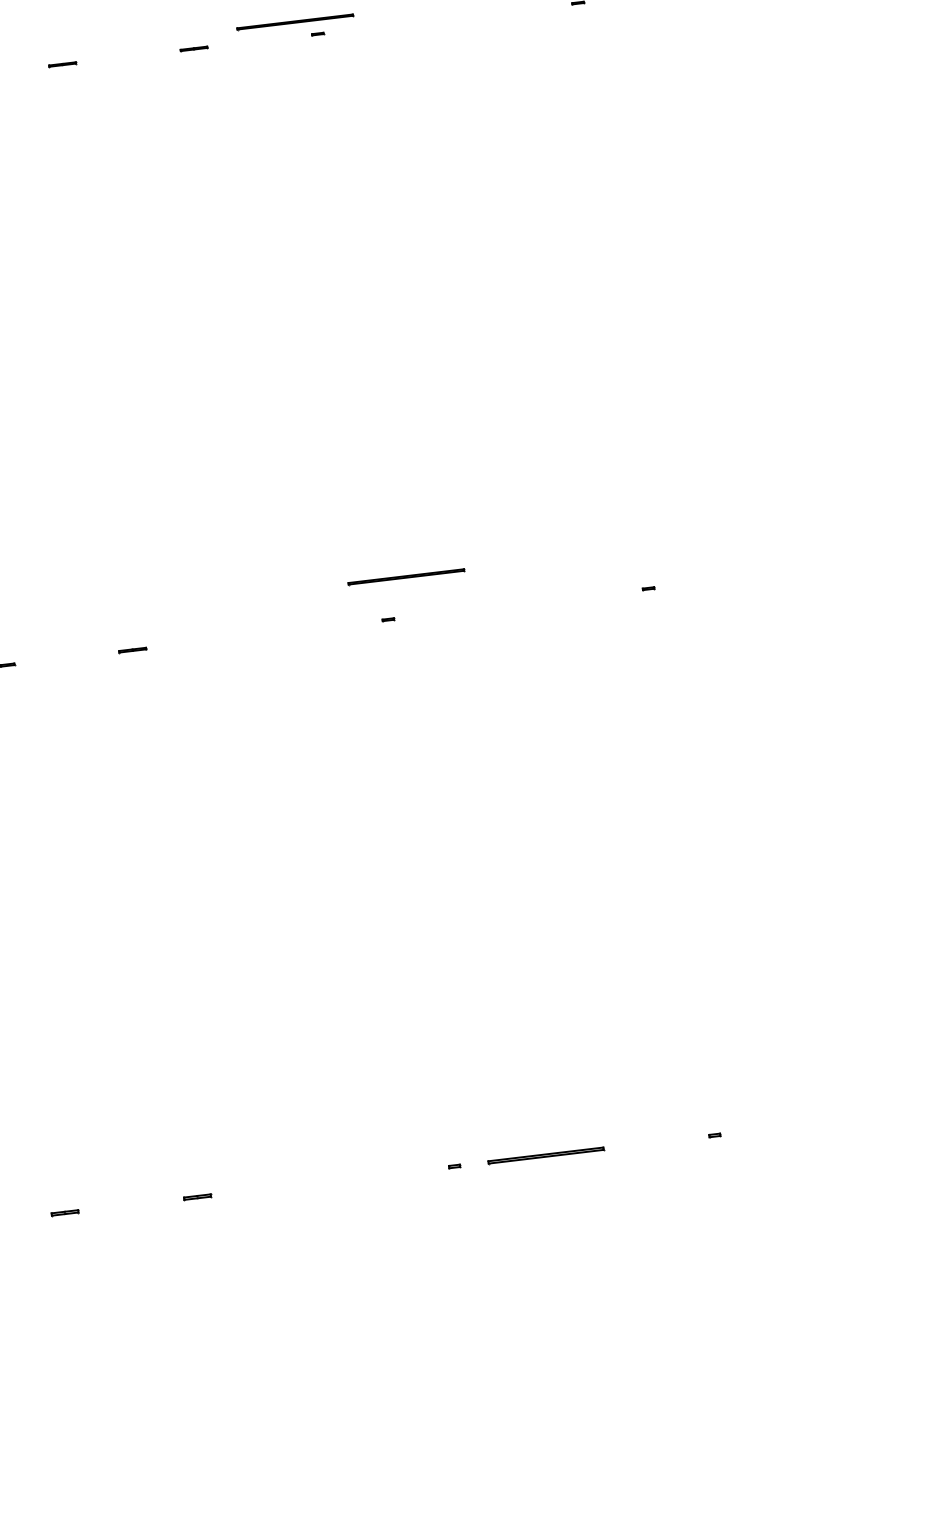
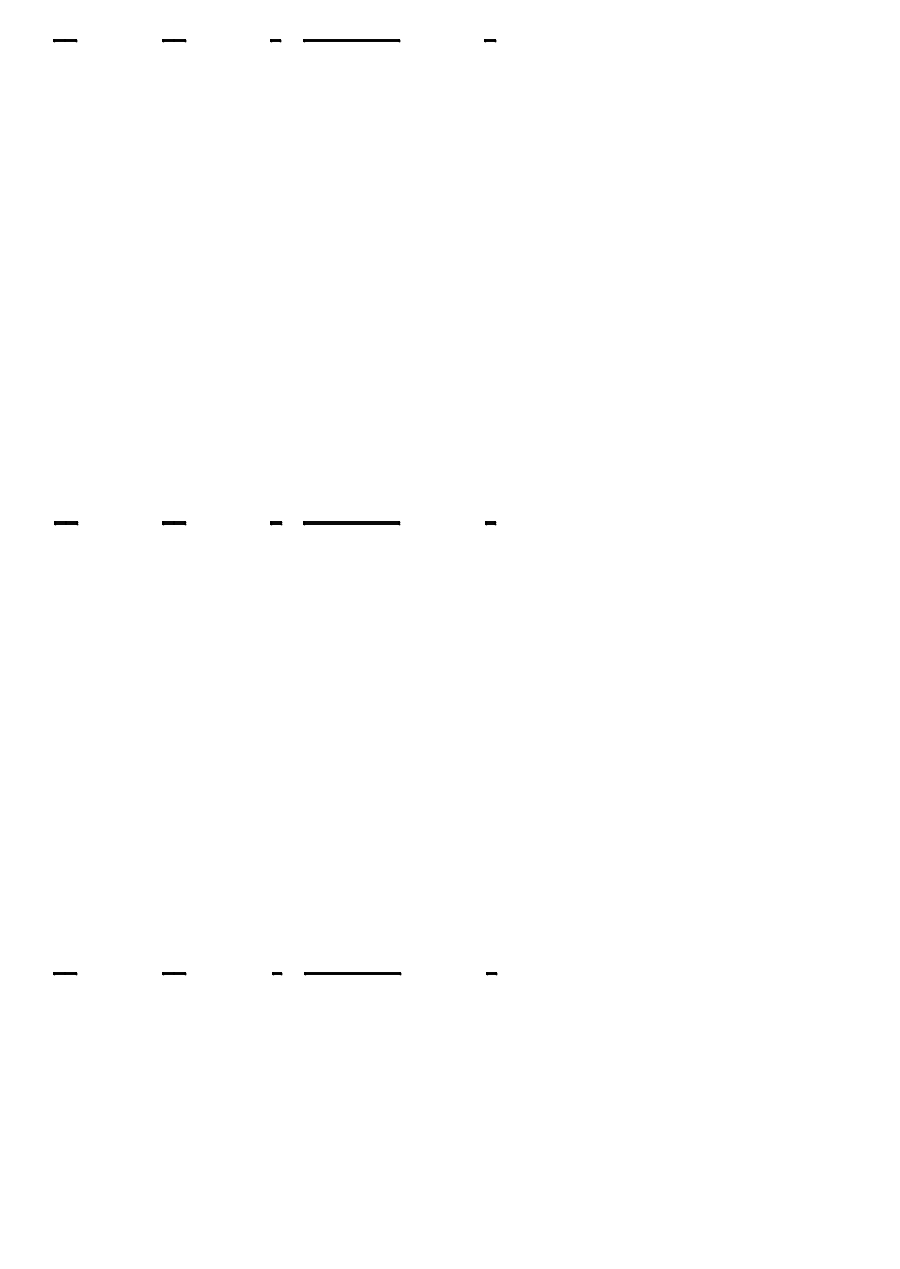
line: (295, 21) -> (351, 40), moved
line: (405, 577) -> (351, 523), moved
line: (264, 634) -> (174, 523), added
line: (330, 1181) -> (174, 973), added

